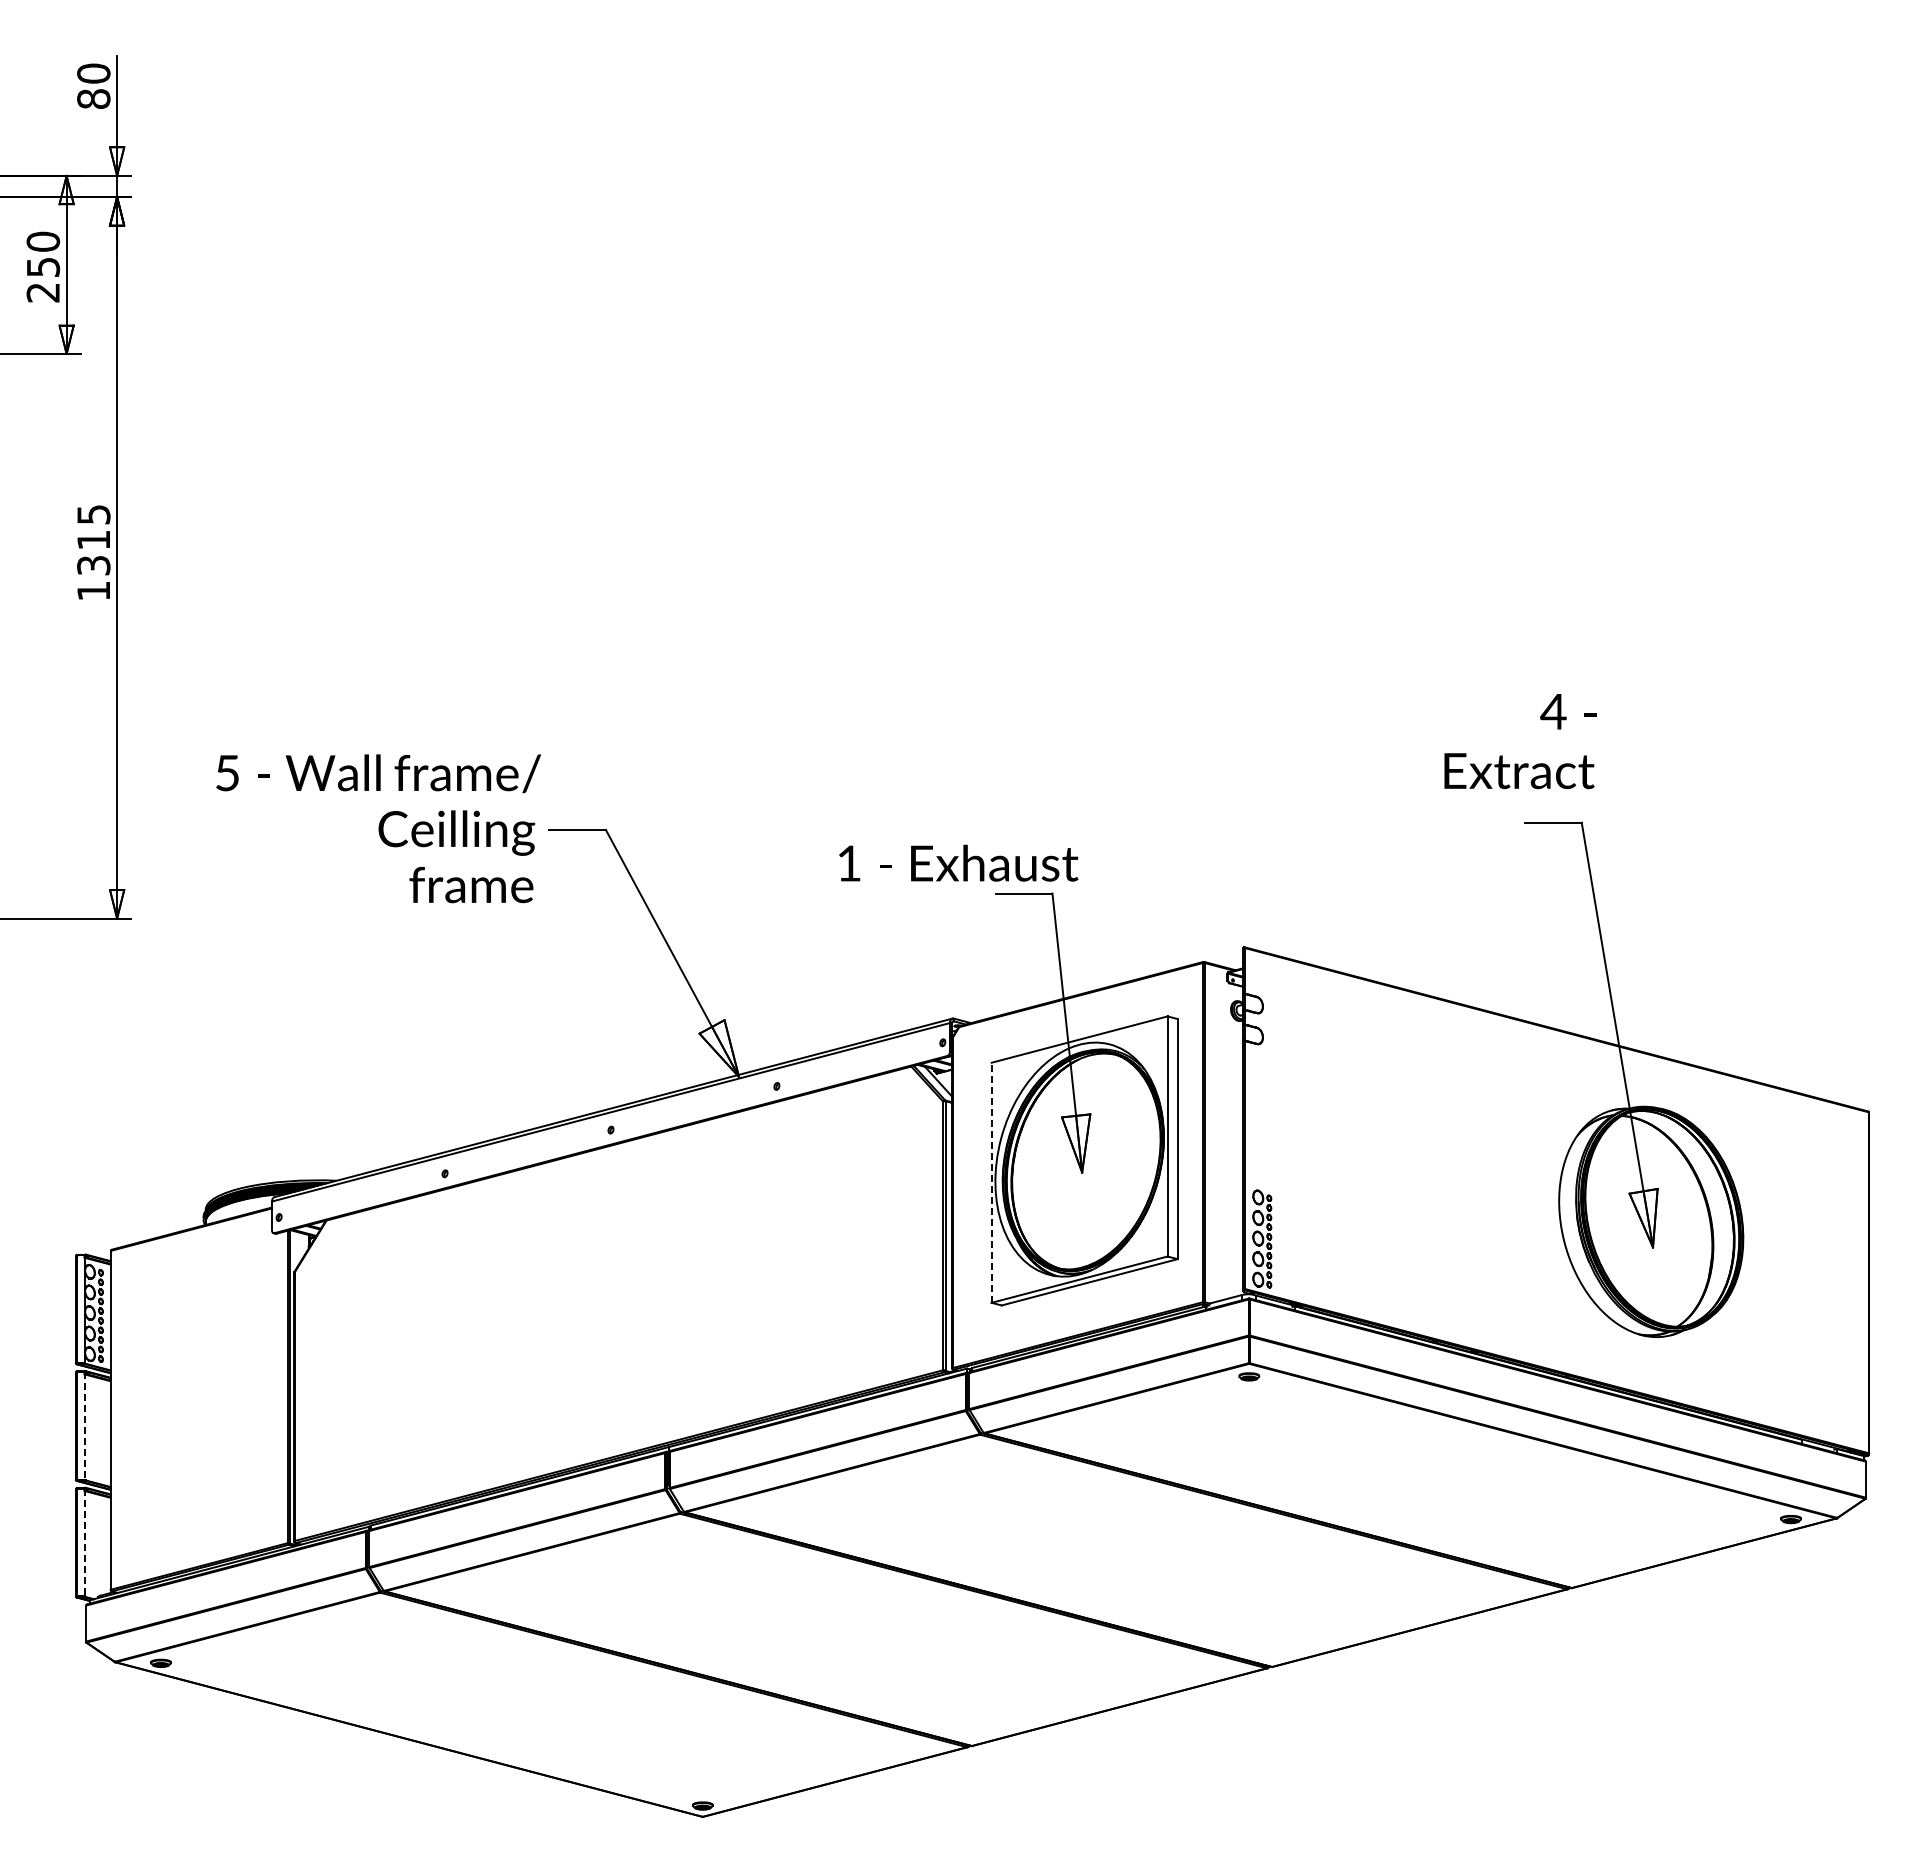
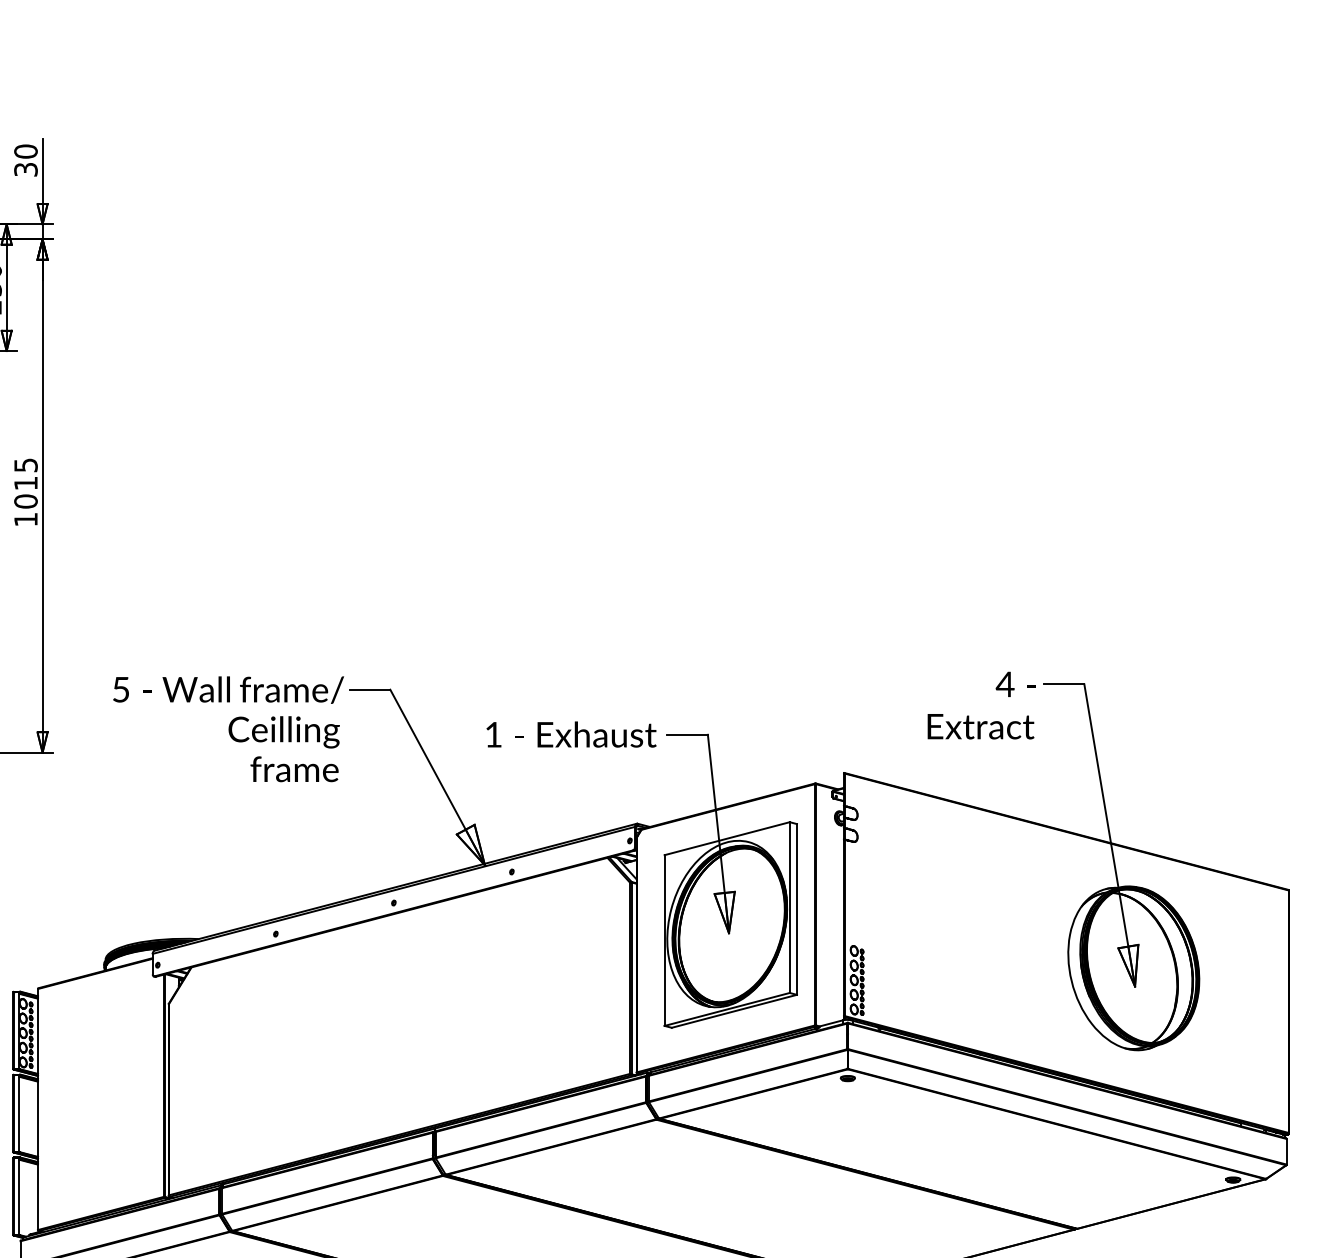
text: (93, 98) -> (25, 169), 80 -> 30
text: (93, 565) -> (25, 501), 1315 -> 1015
text: (1520, 741) -> (981, 705), moved
text: (378, 828) -> (228, 729), moved
text: (958, 862) -> (571, 734), moved
line: (991, 1182) -> (664, 940), dashed -> solid
line: (84, 1425) -> (19, 1113), dashed -> solid
line: (84, 1542) -> (19, 1196), dashed -> solid

